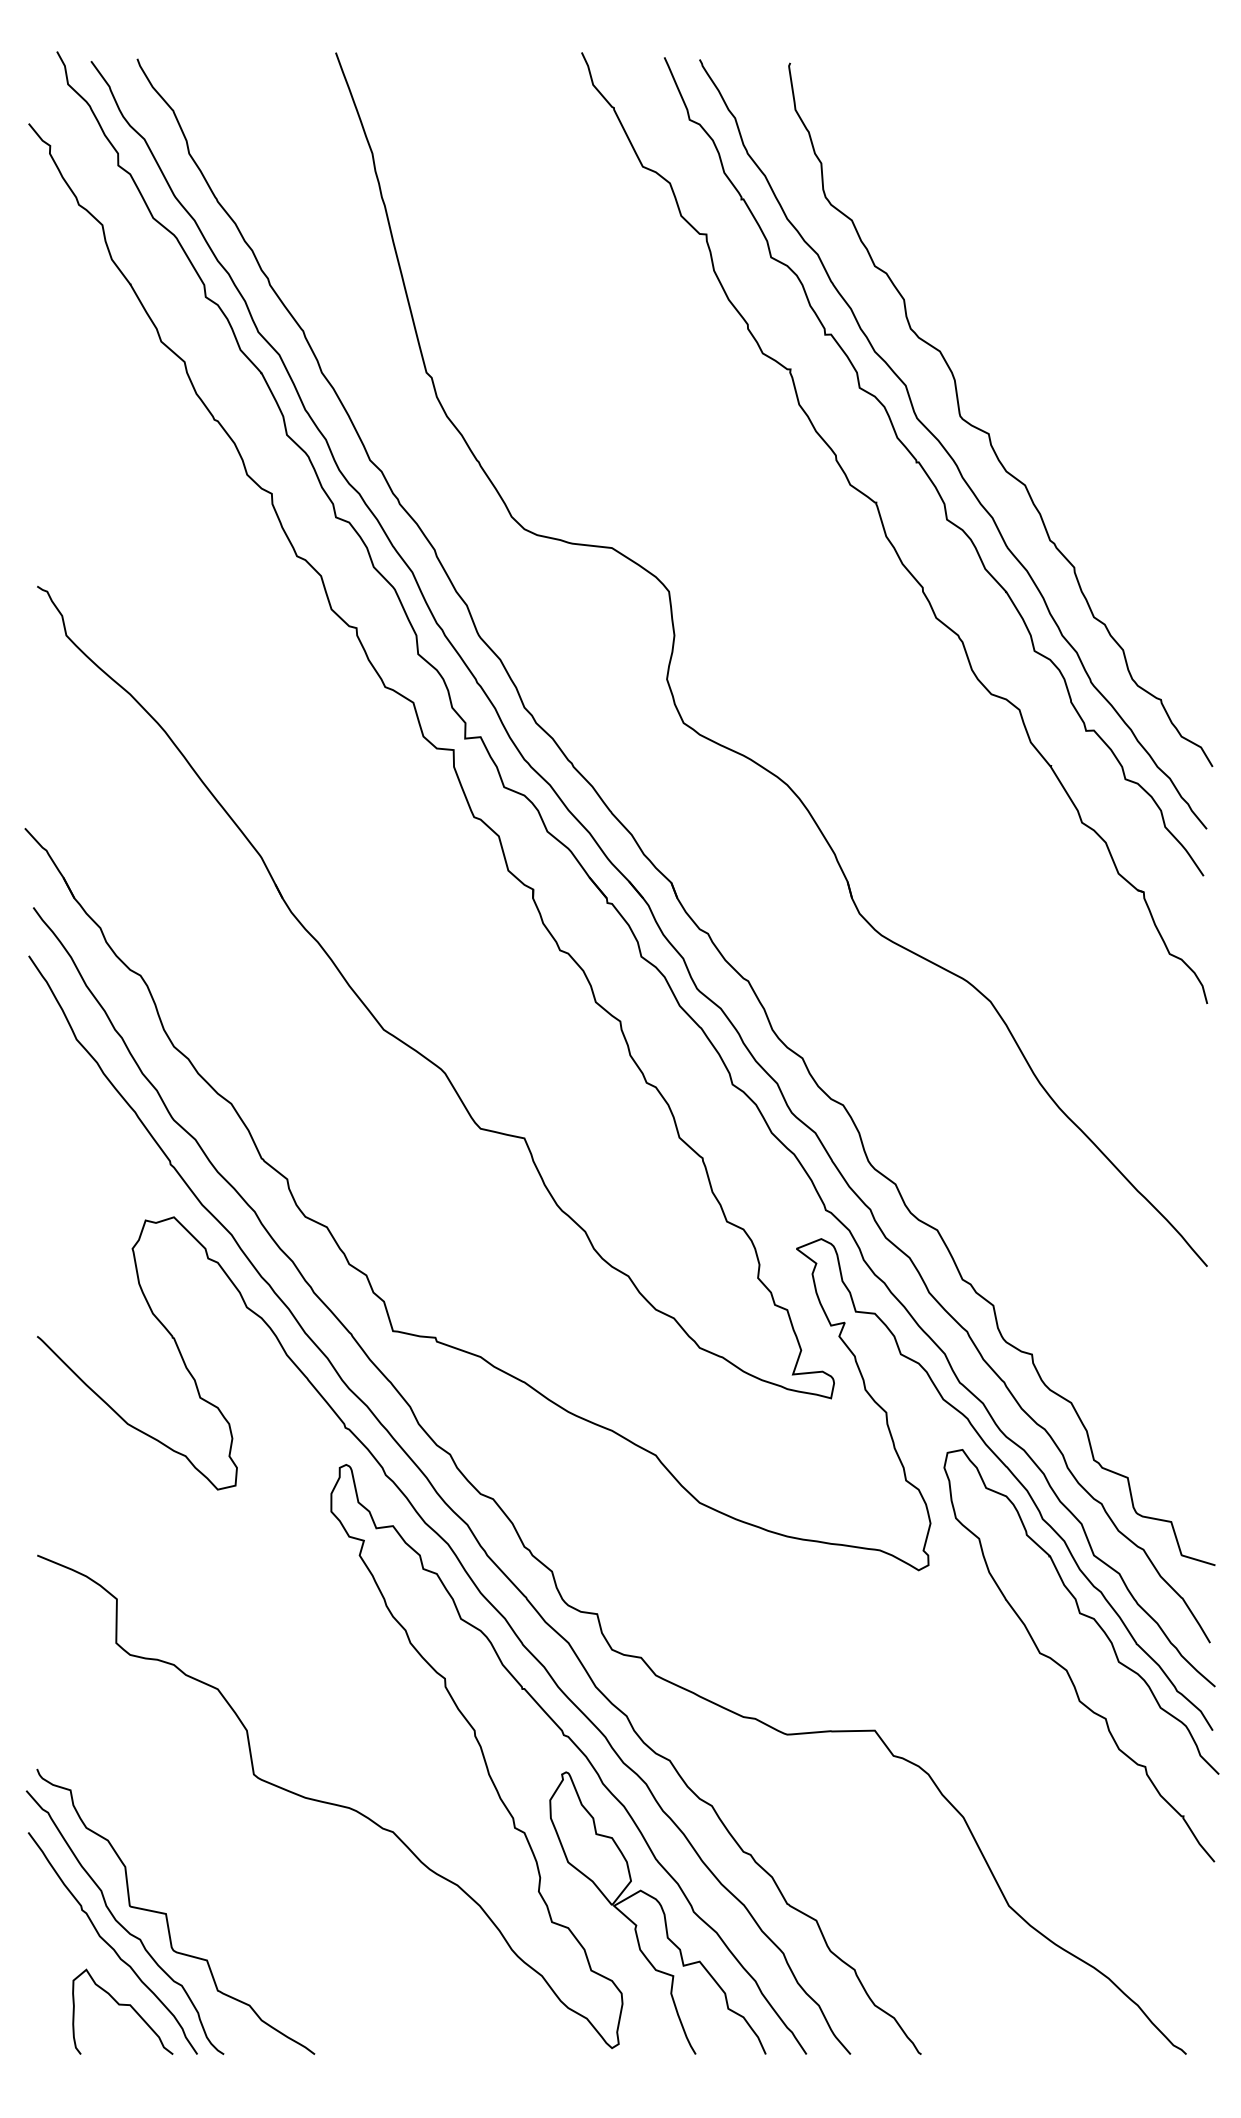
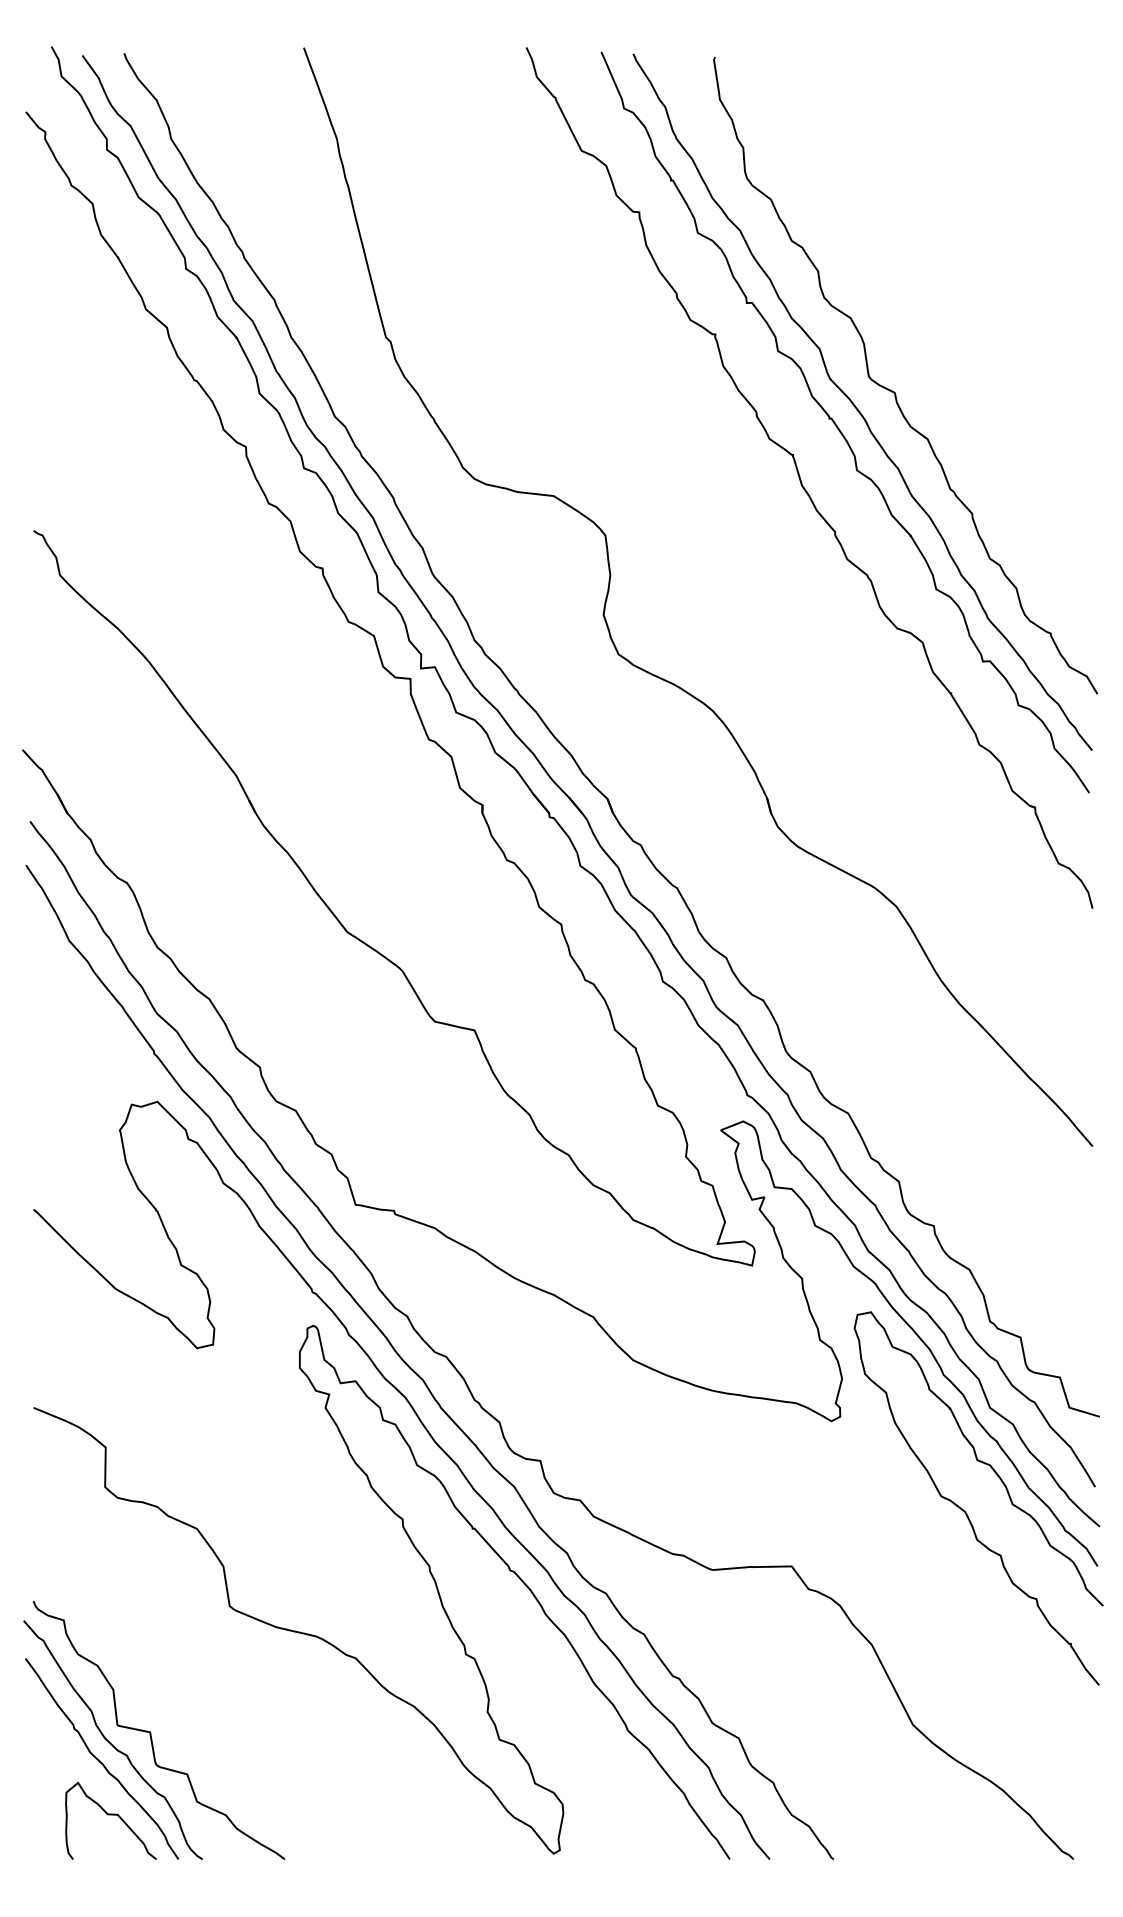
part: (658, 1913) -> (595, 1731), removed

